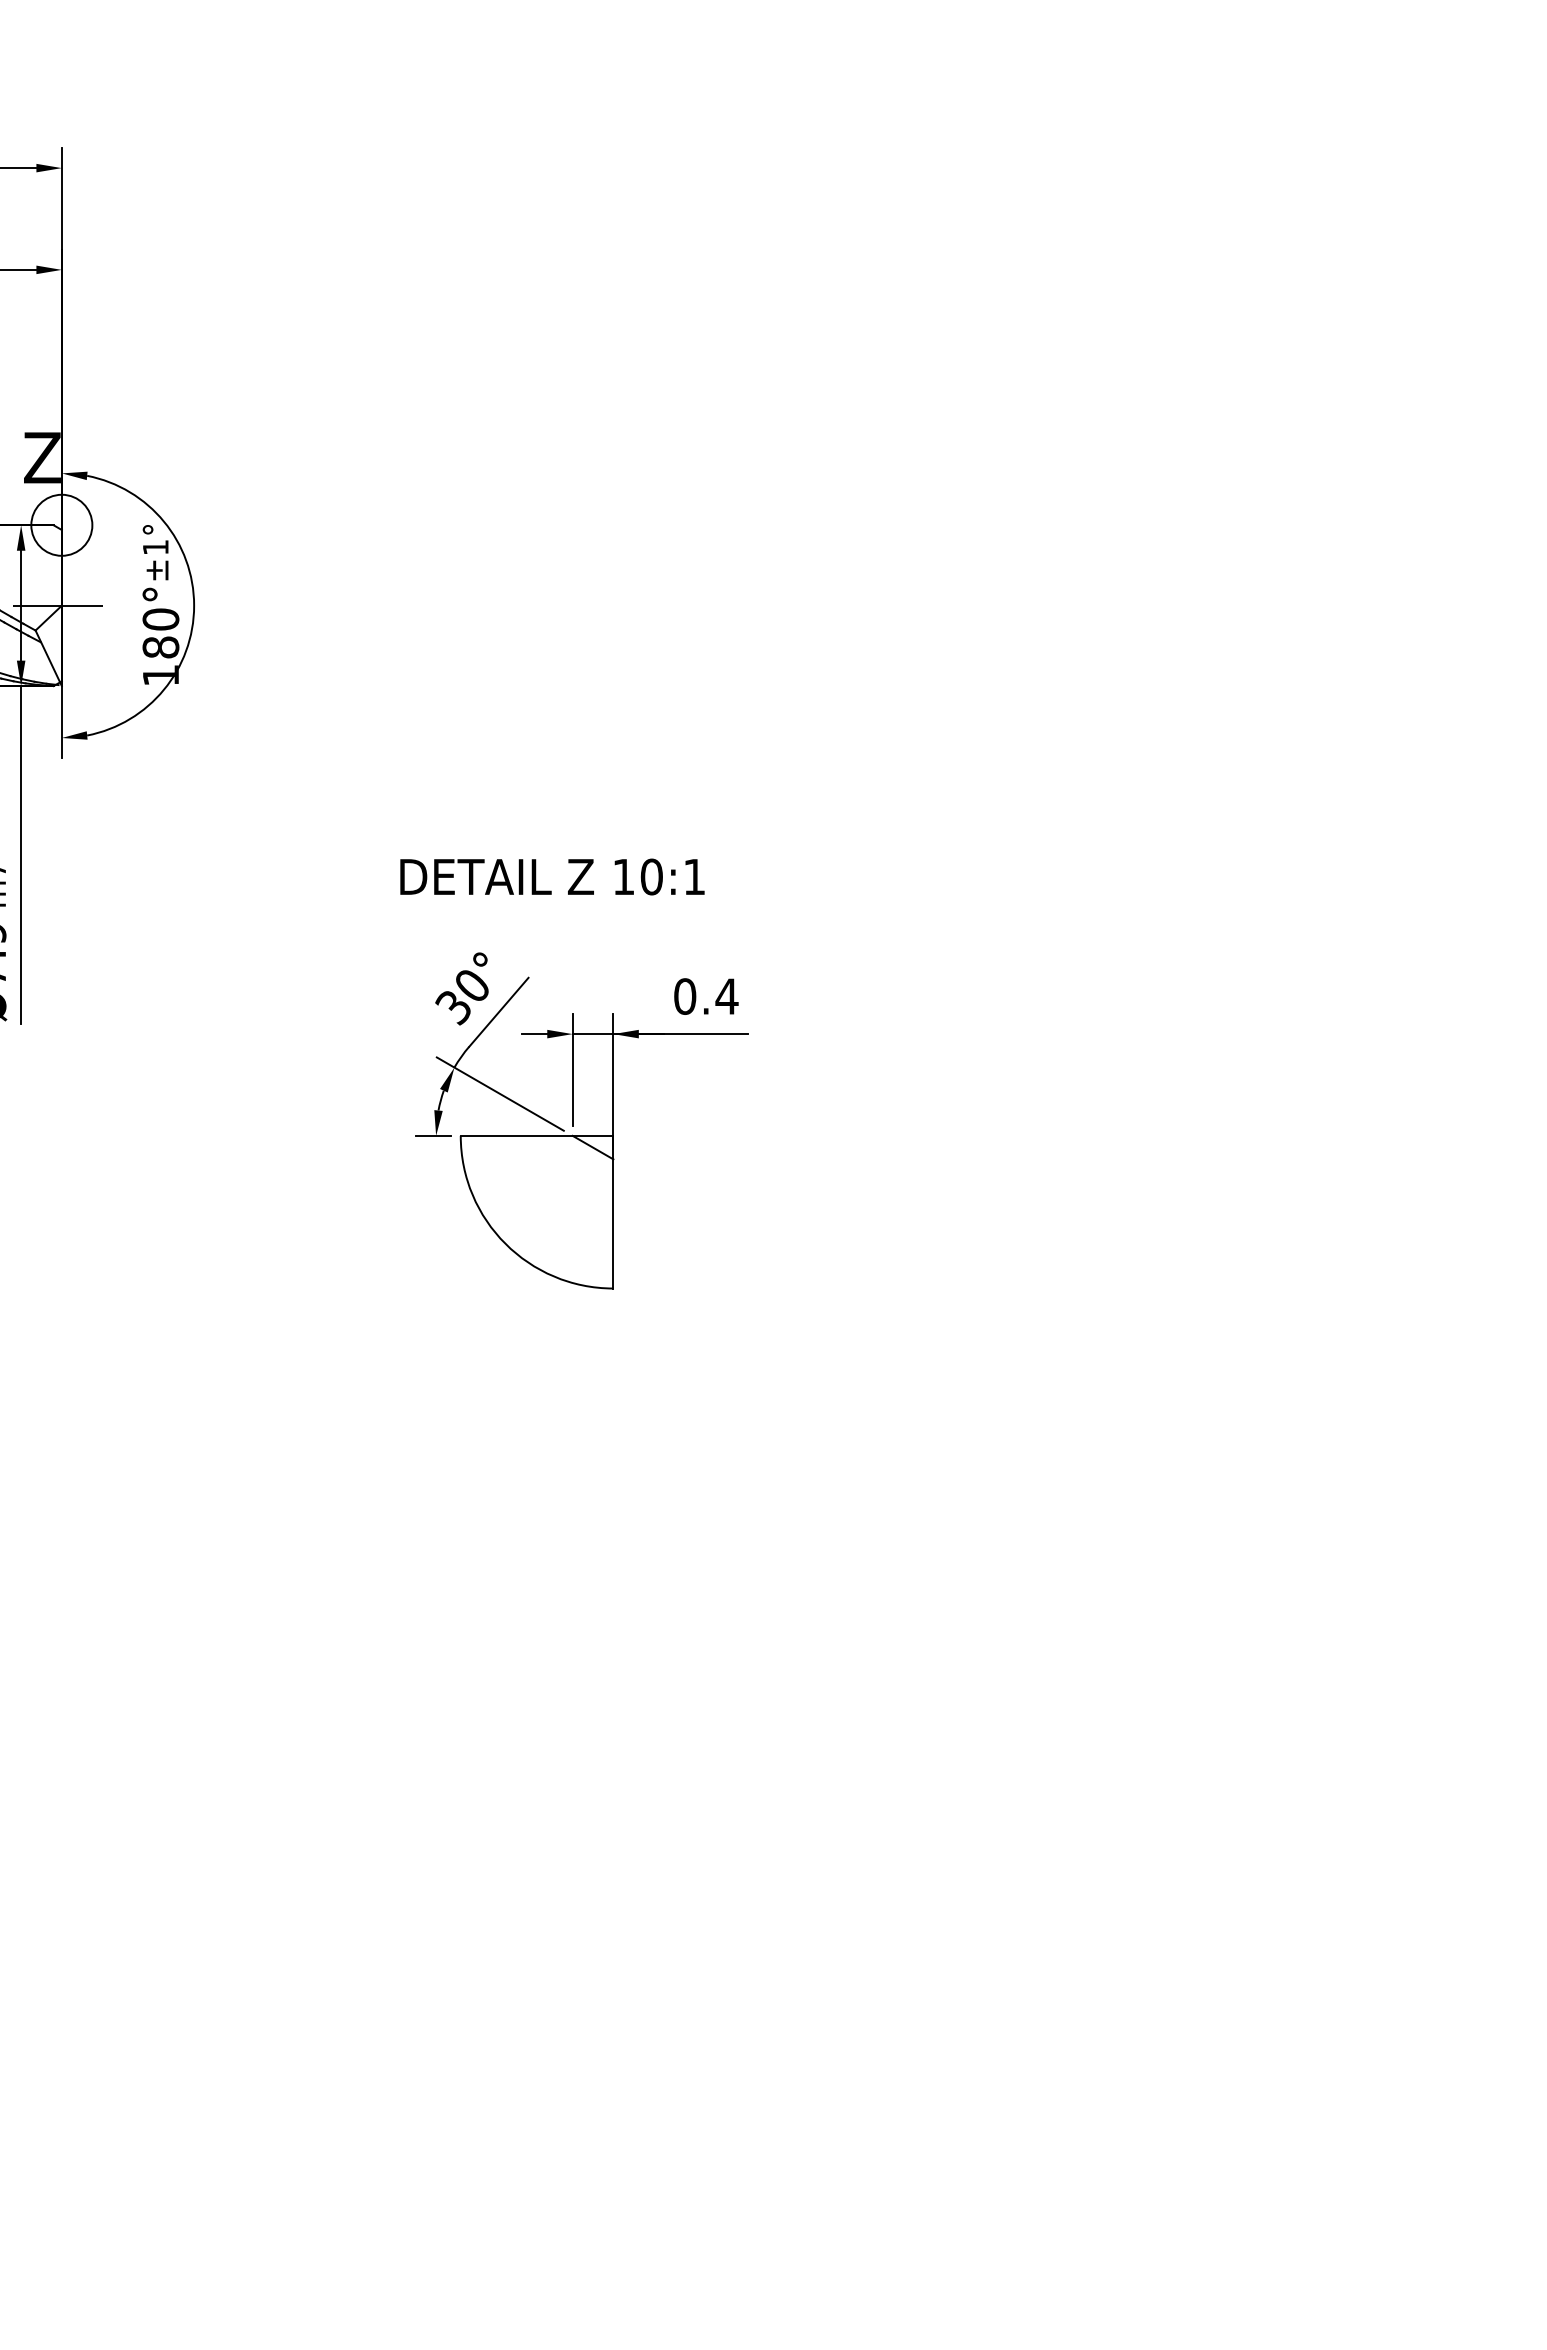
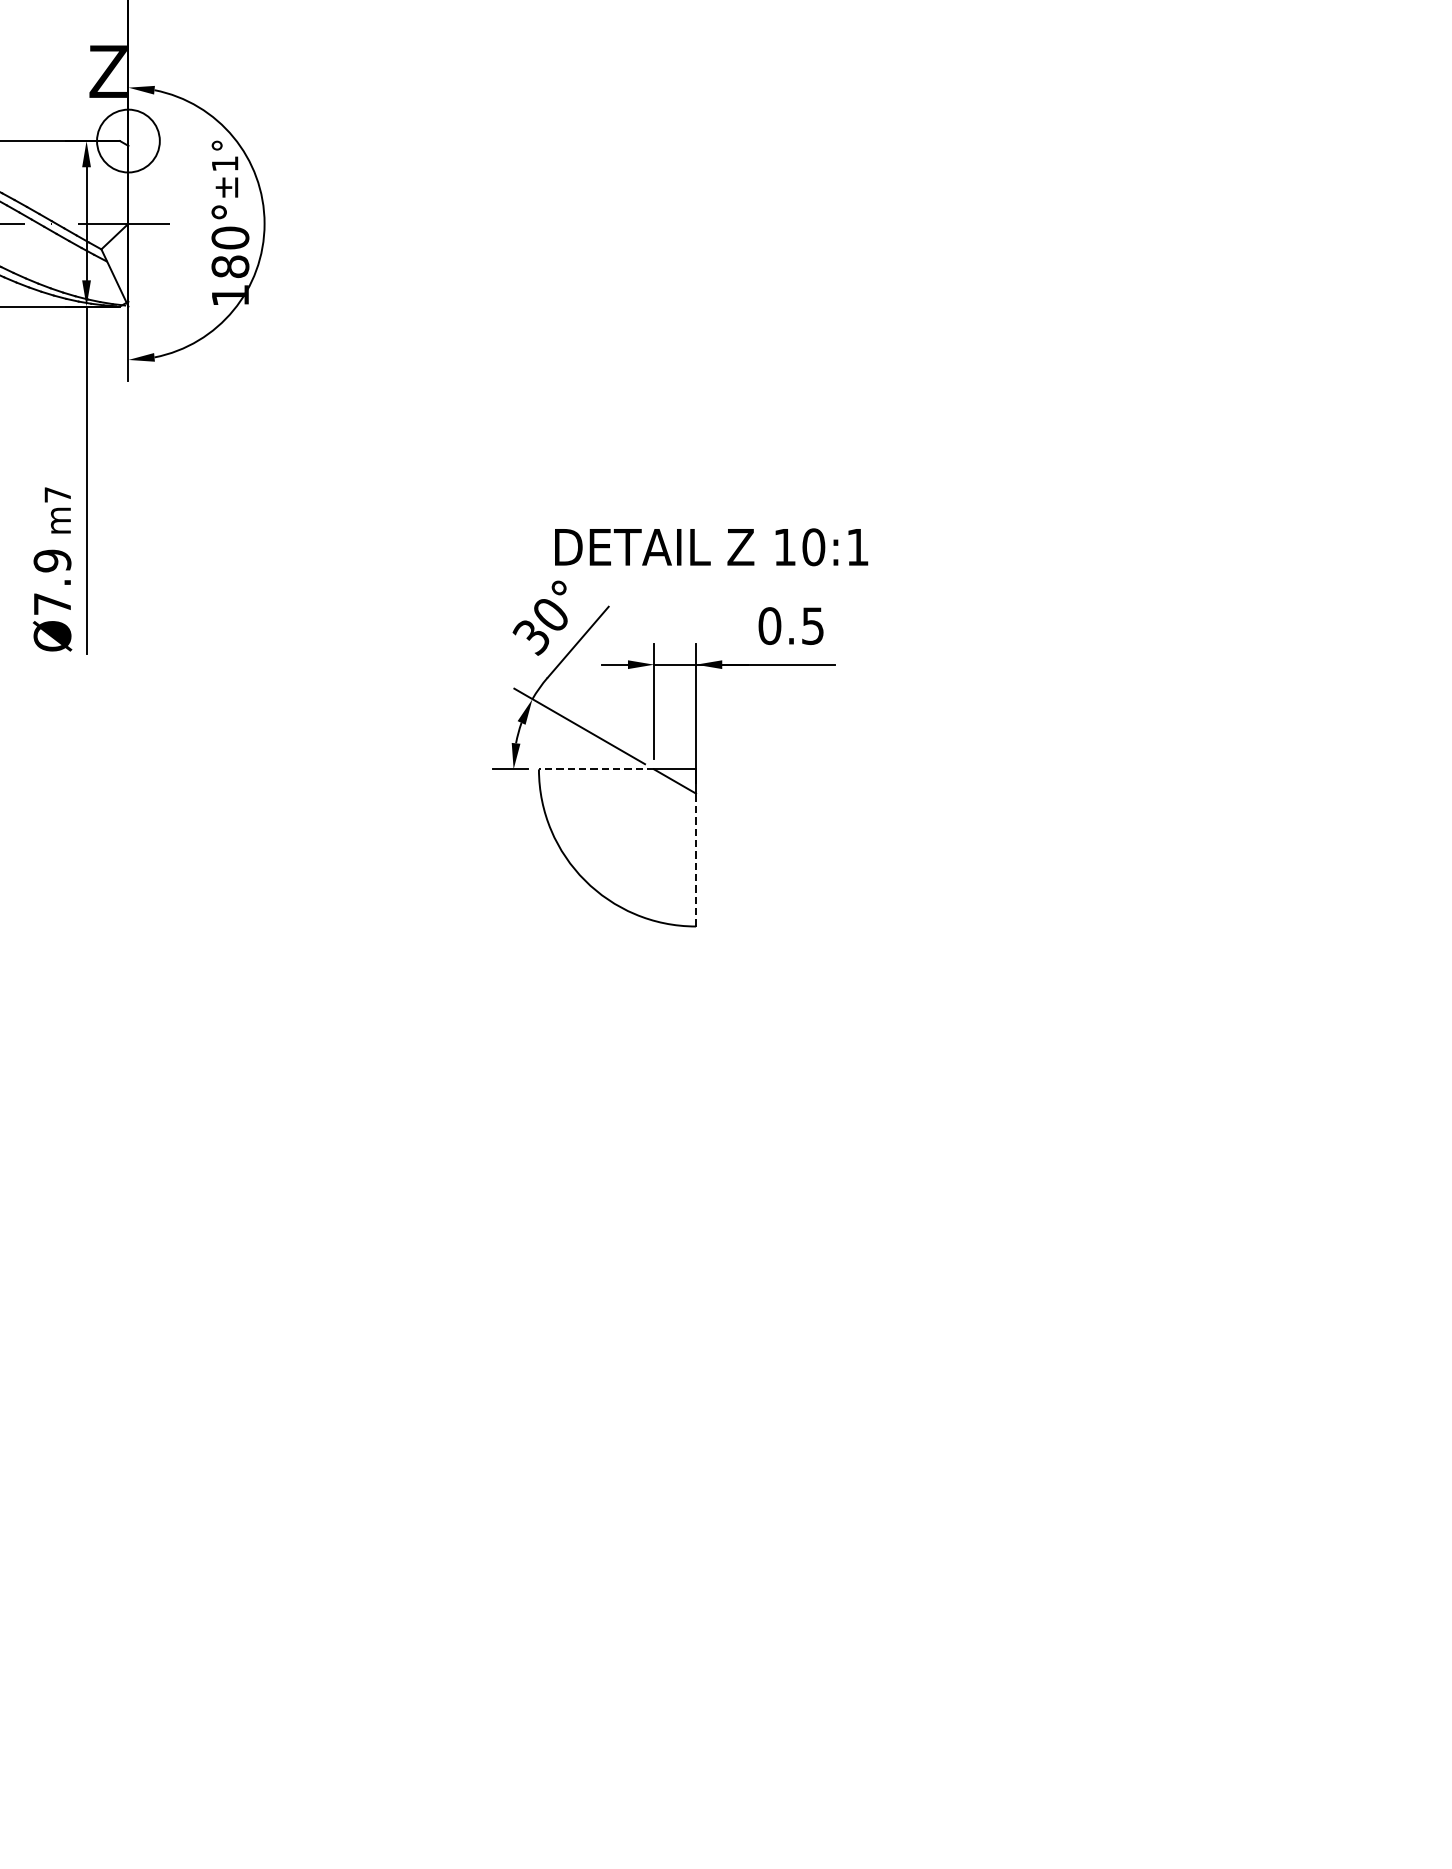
text: (552, 876) -> (711, 546), moved
text: (726, 996) -> (812, 625), 0.4 -> 0.5
line: (516, 1135) -> (596, 769), solid -> dashed
line: (613, 1223) -> (696, 859), solid -> dashed

